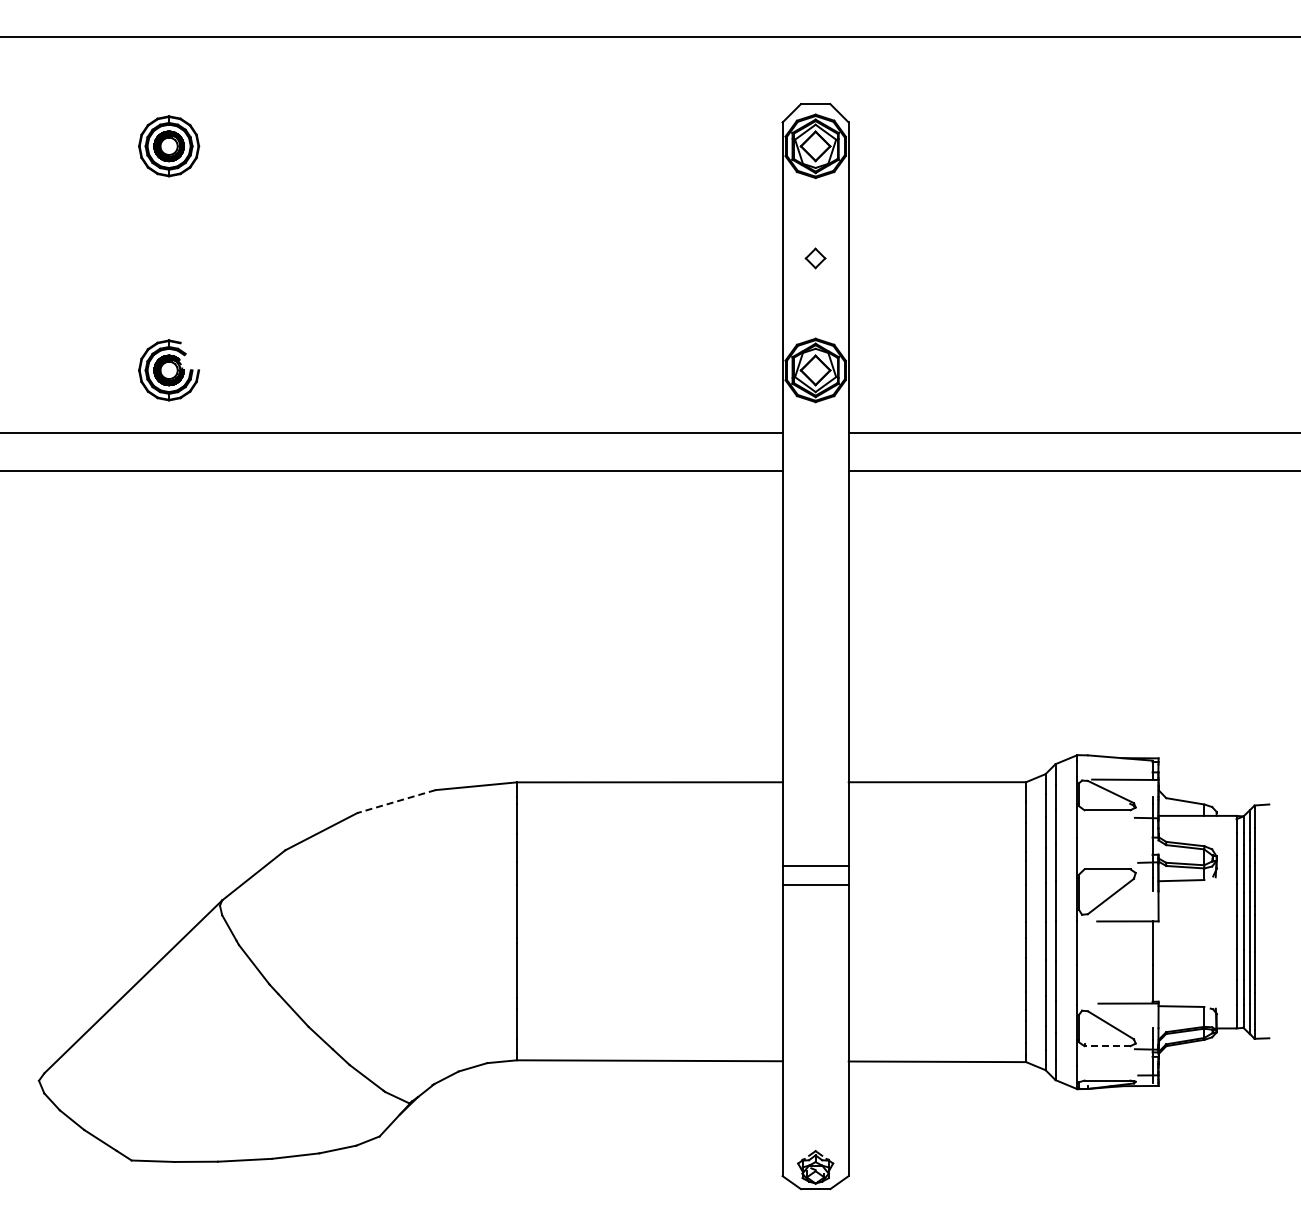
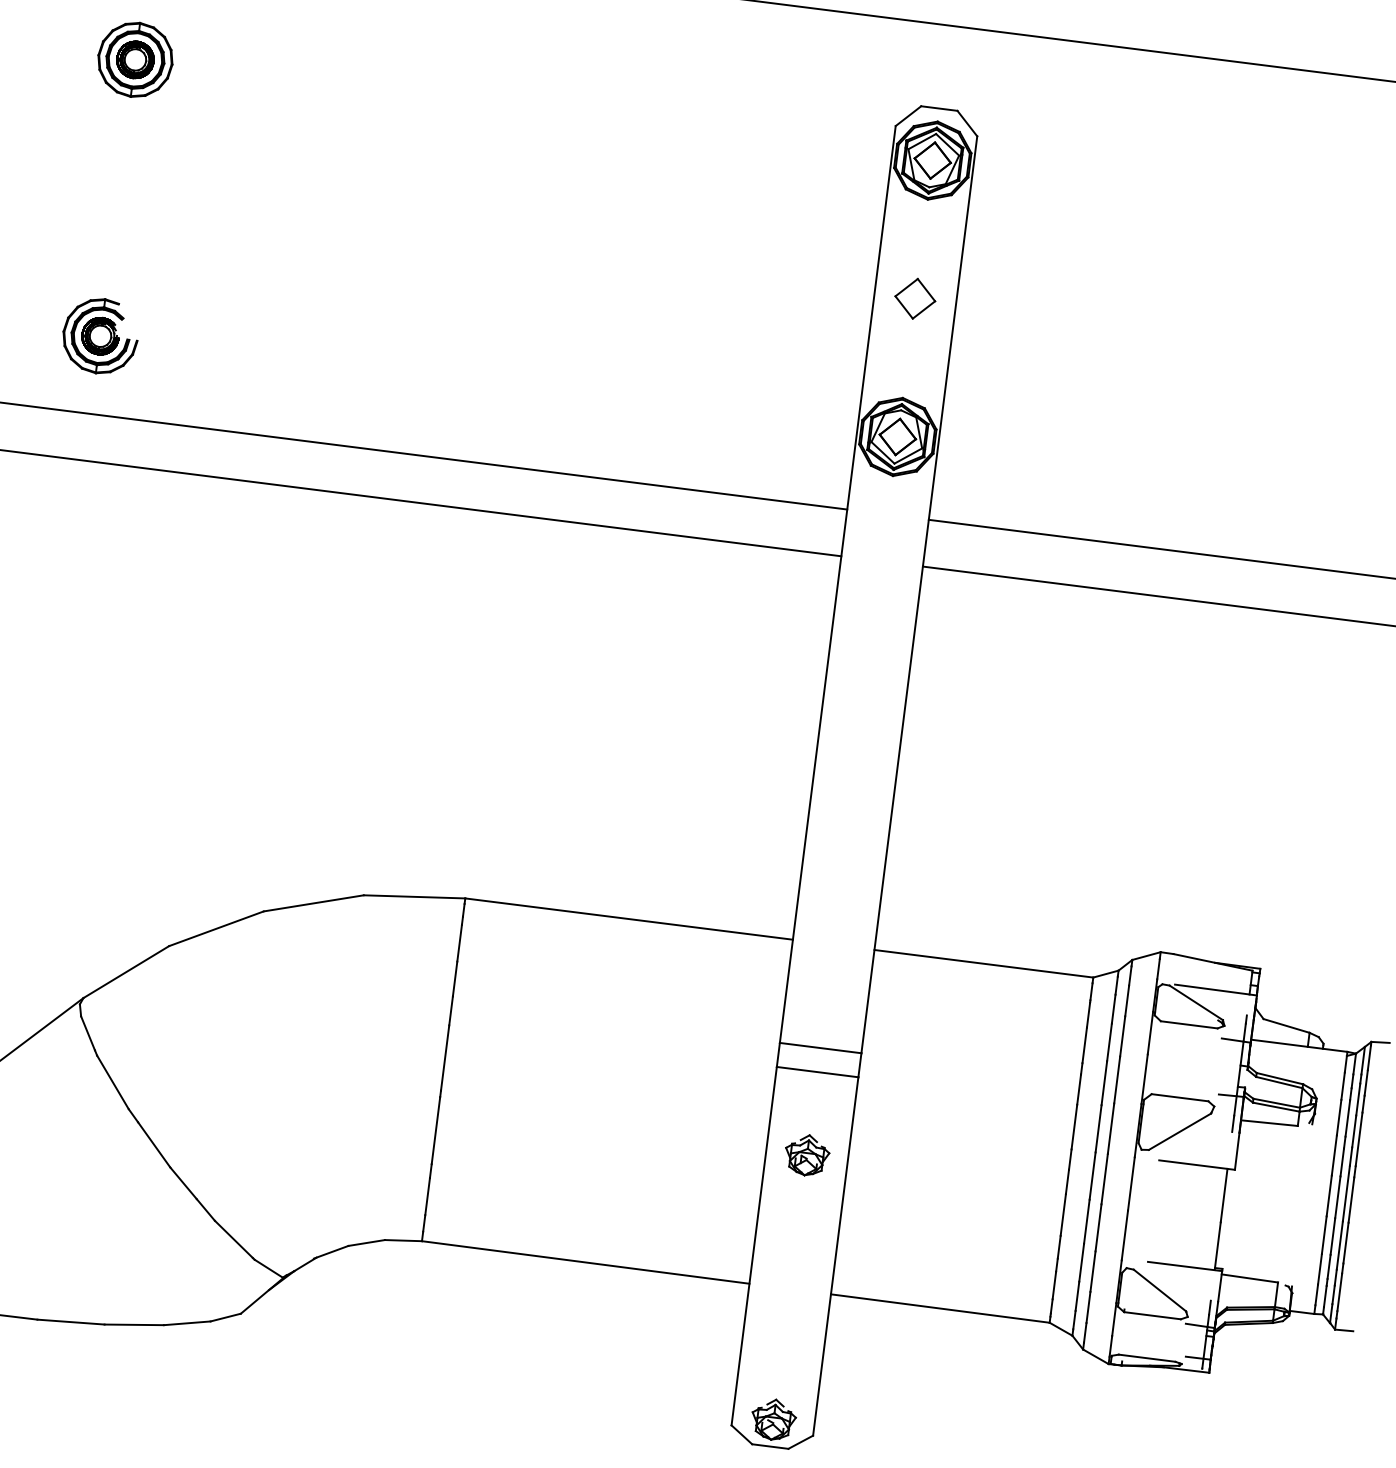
part: (815, 258) -> (915, 298), size x1.67
line: (396, 801) -> (313, 903), dashed -> solid
part: (815, 952) -> (806, 1154), added
line: (1107, 1046) -> (1152, 1316), dashed -> solid

